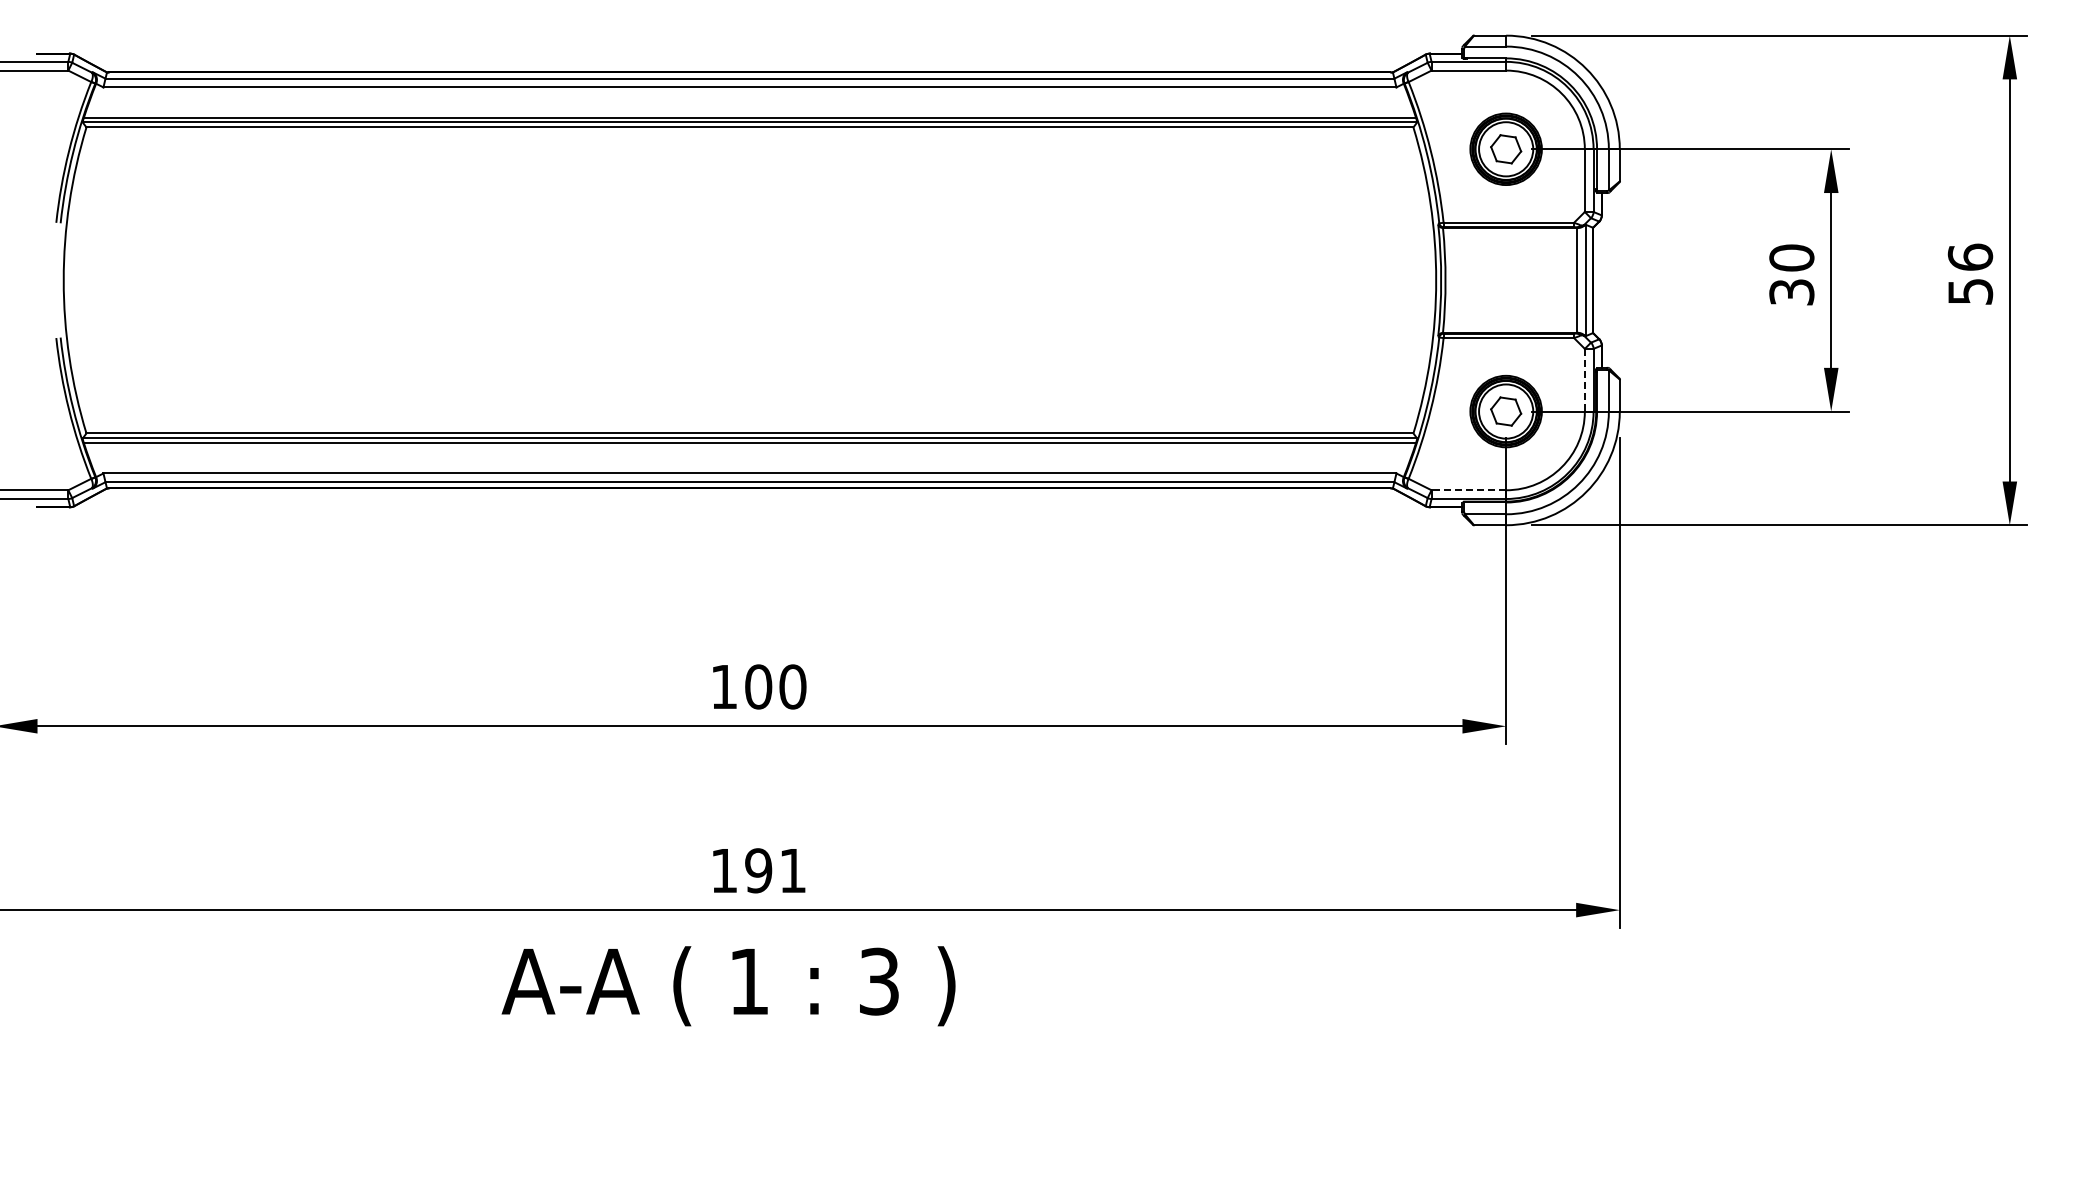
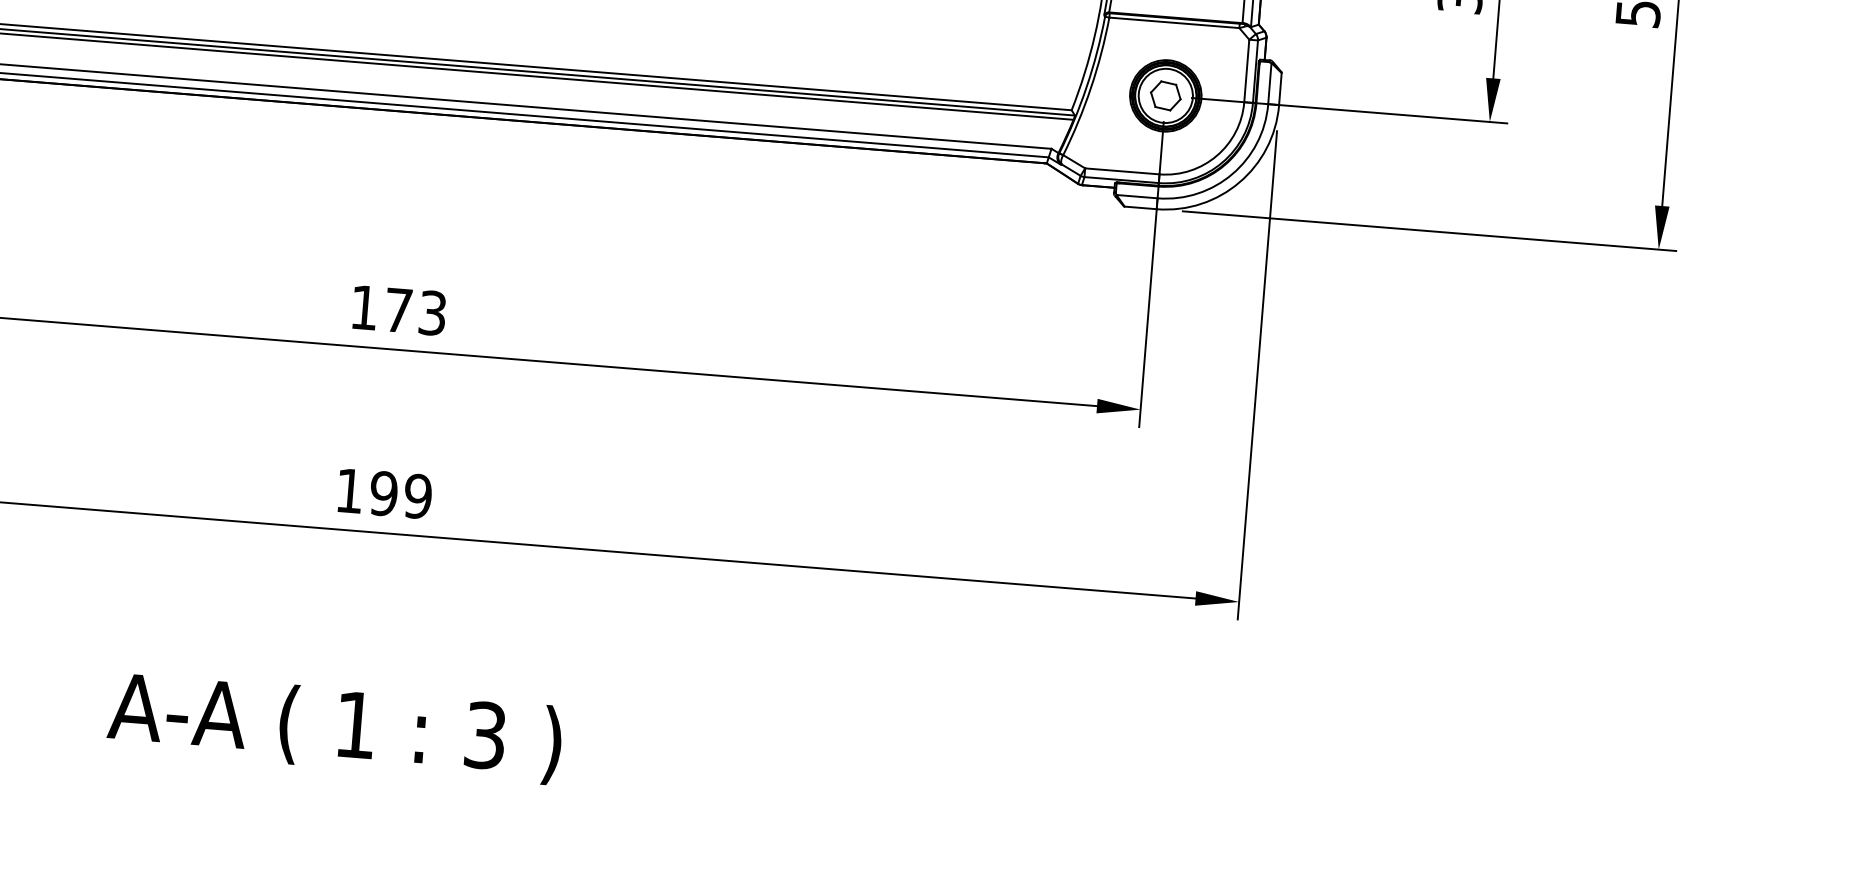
line: (1584, 380) -> (1246, 71), dashed -> solid
line: (1468, 490) -> (1121, 171), dashed -> solid
text: (775, 686) -> (415, 311), 100 -> 173
text: (792, 870) -> (417, 496), 191 -> 199
text: (728, 986) -> (334, 728), moved

